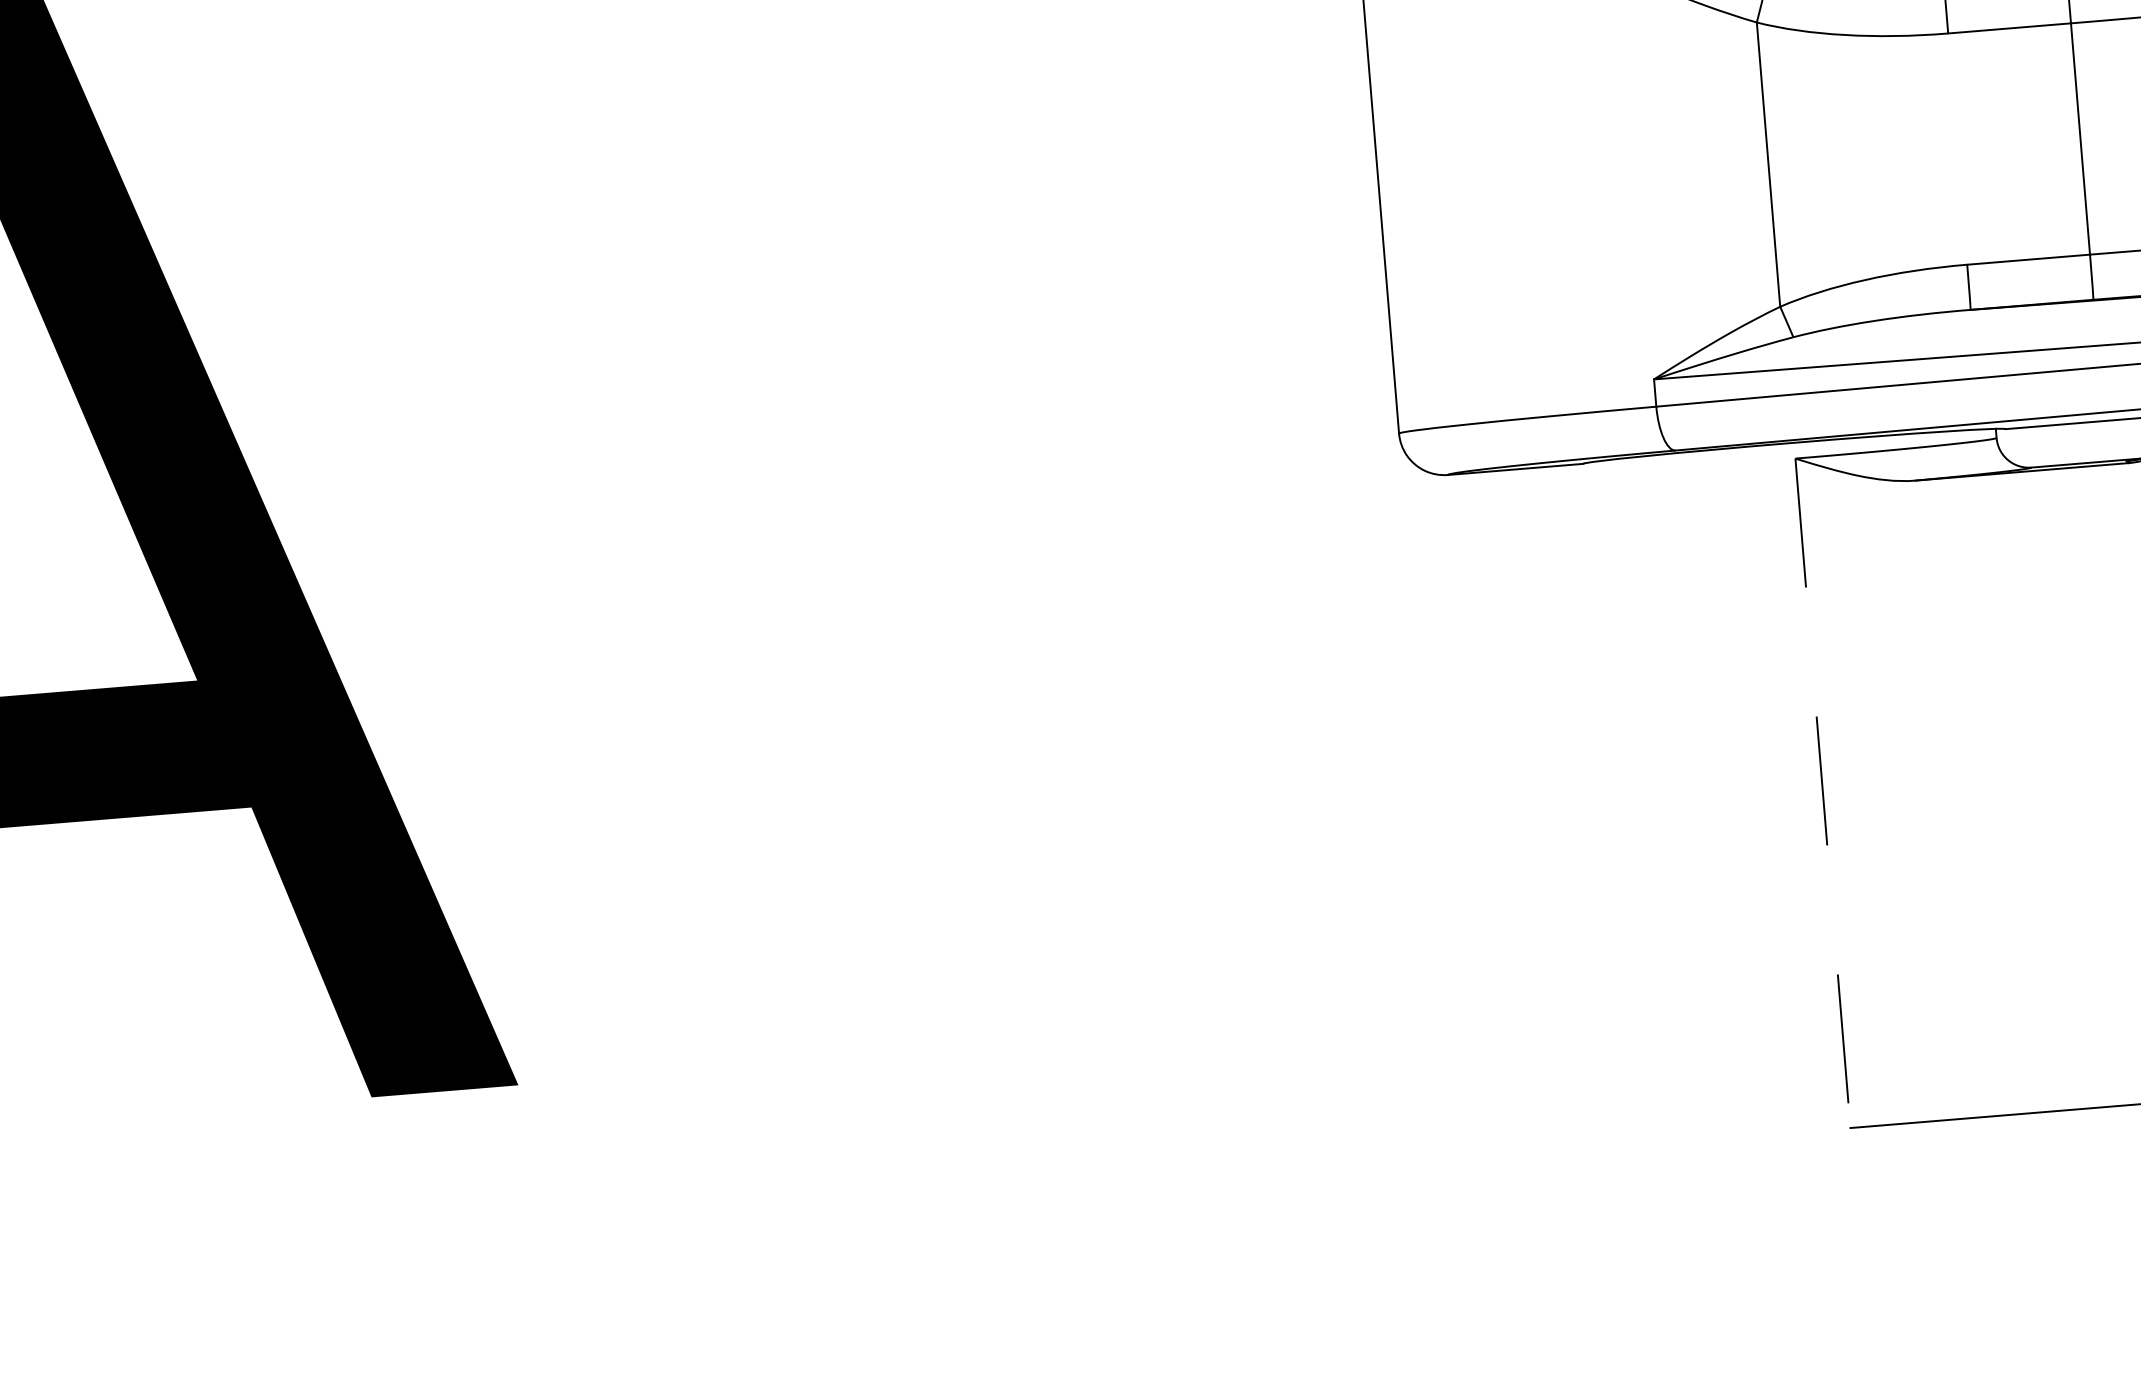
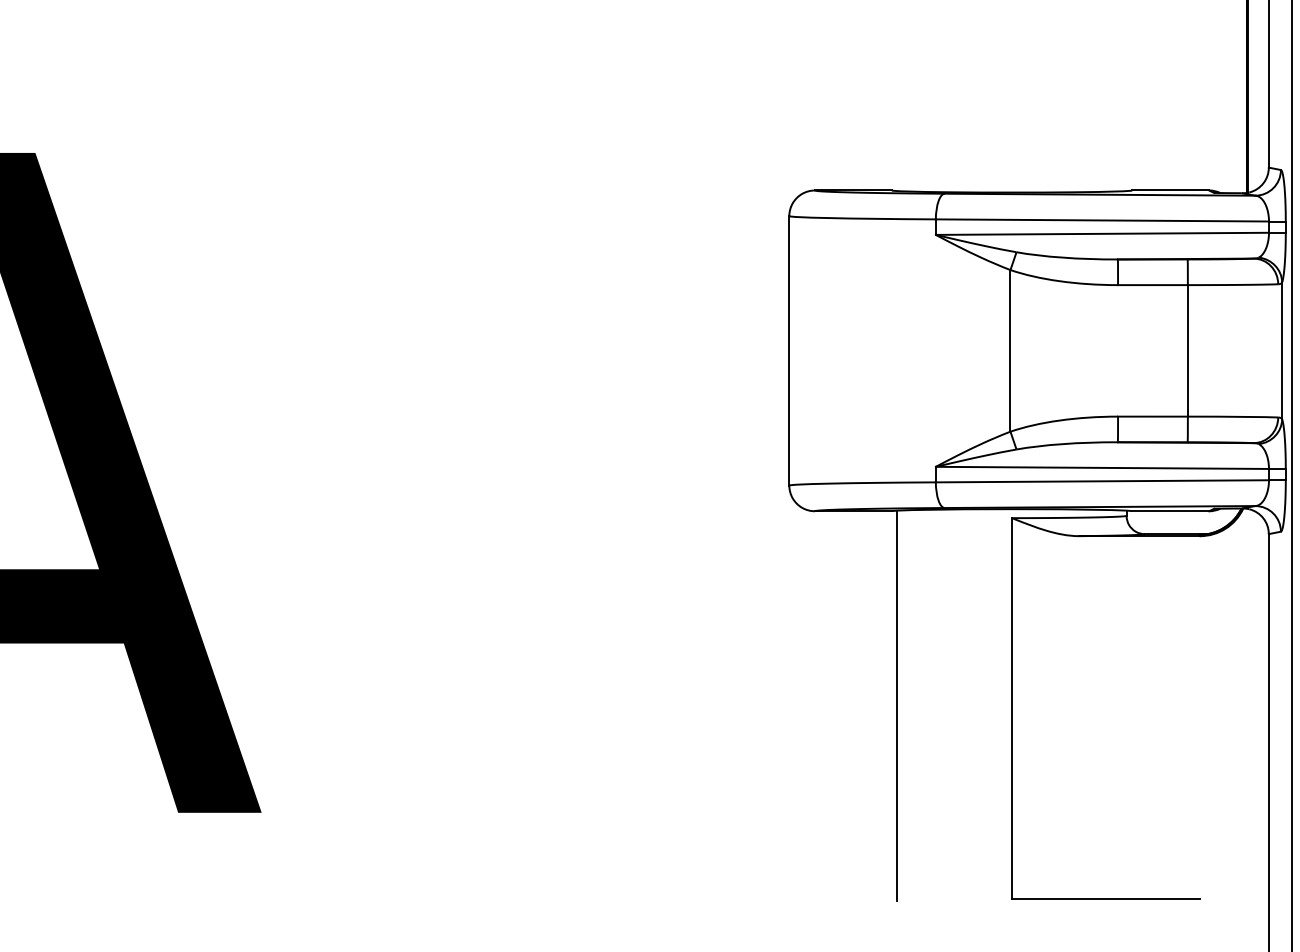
line: (1823, 793) -> (1012, 708), dashed -> solid
line: (1621, 804) -> (897, 705), added

